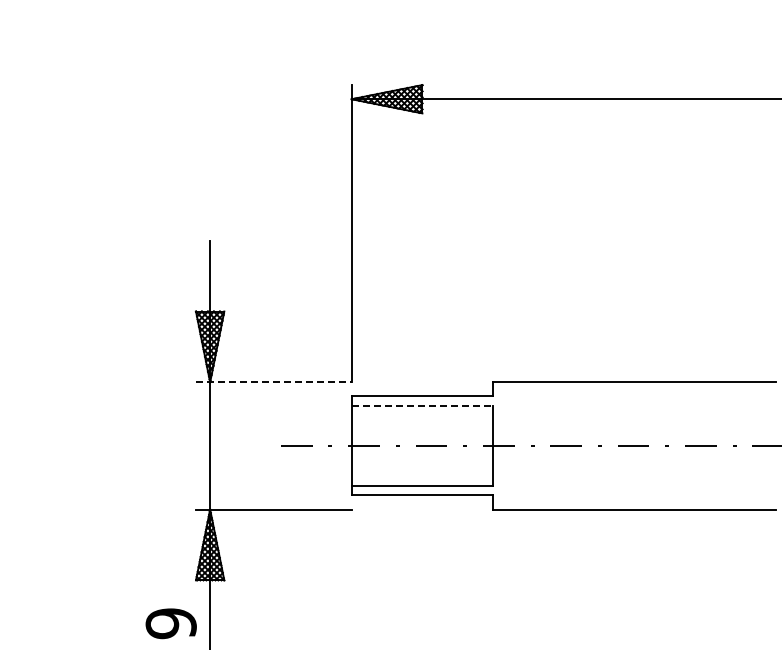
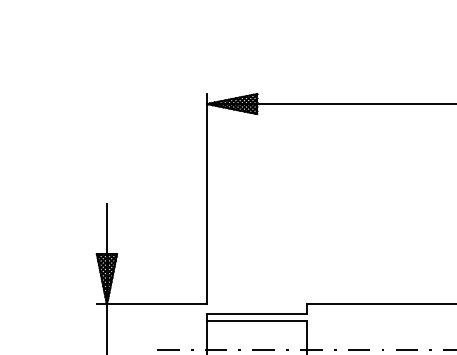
line: (273, 382) -> (151, 304), dashed -> solid
line: (422, 405) -> (257, 320), dashed -> solid

